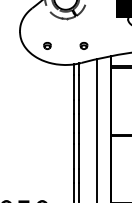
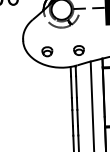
part: (47, 45) -> (47, 51), size x1.67
part: (83, 45) -> (78, 50), size x1.67

